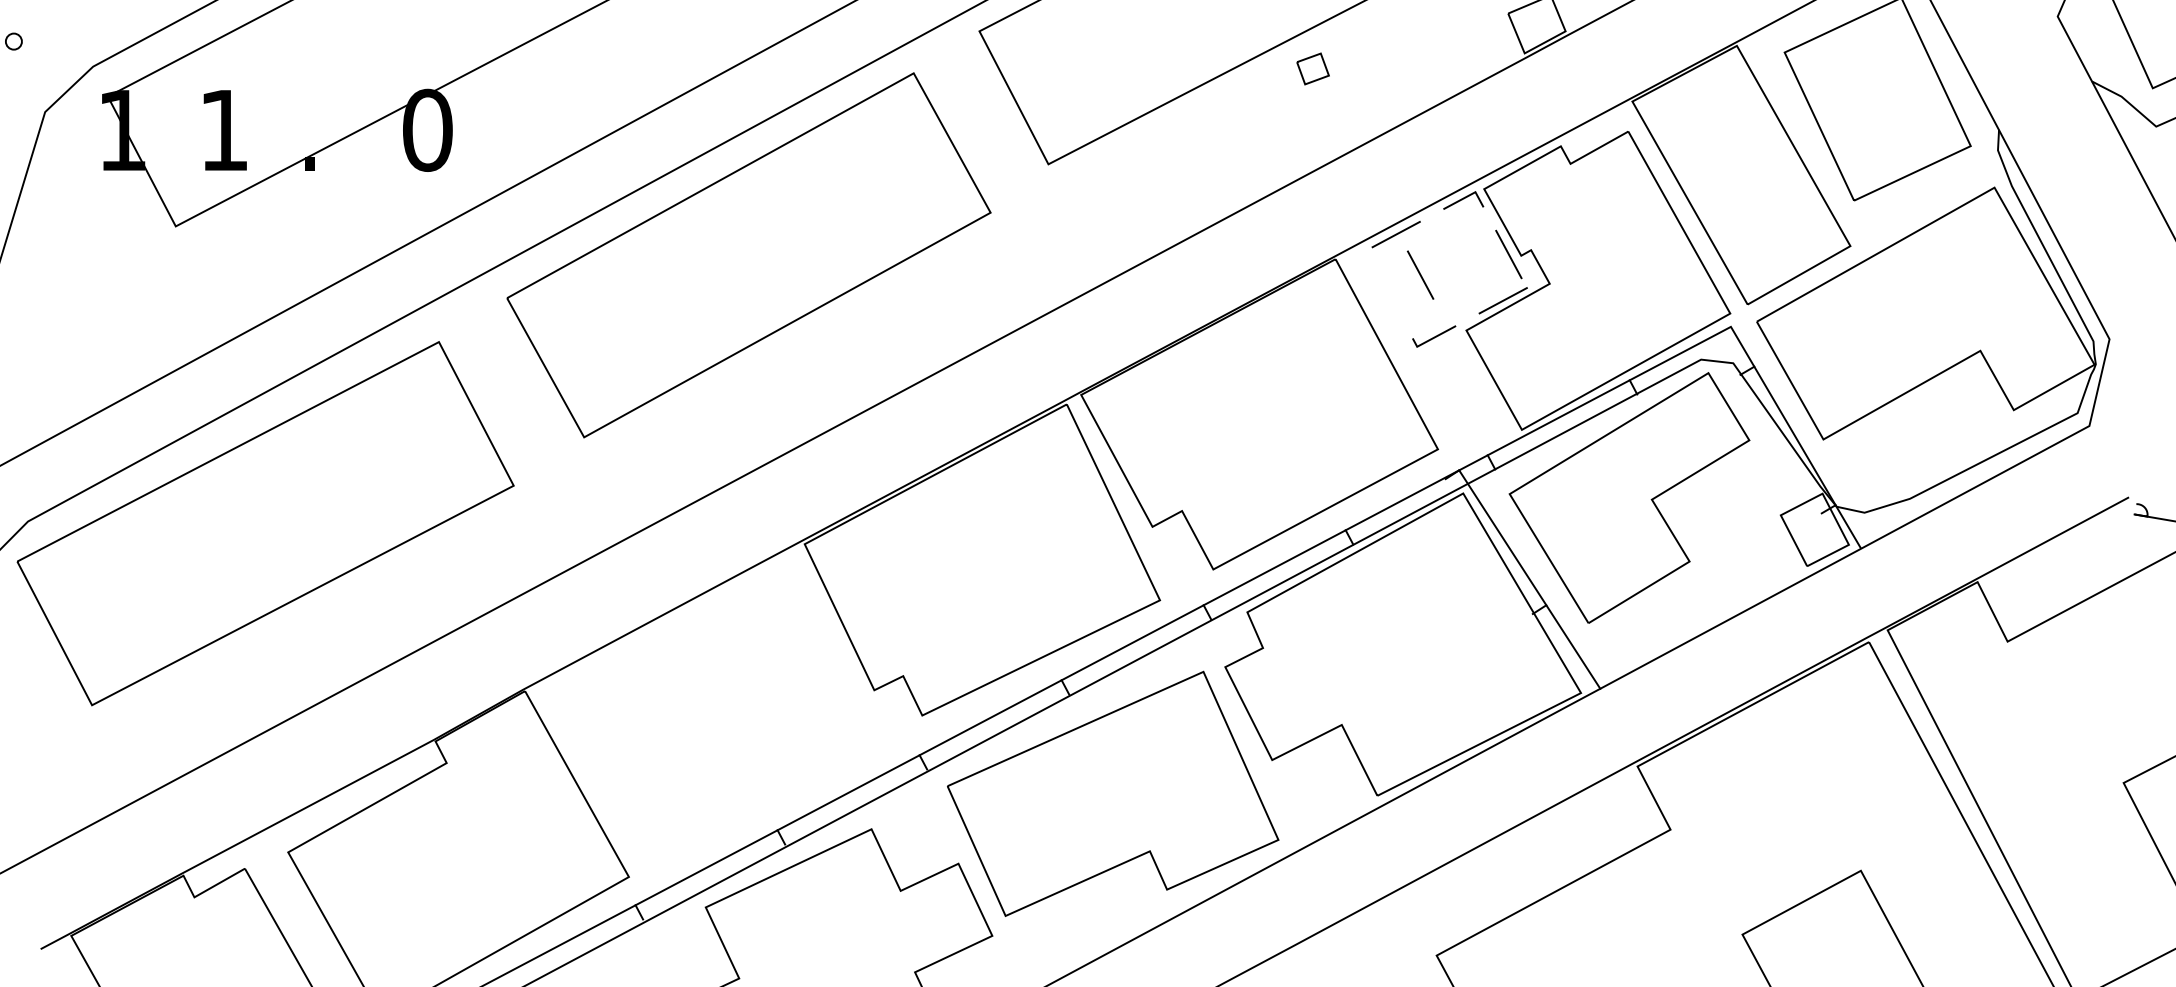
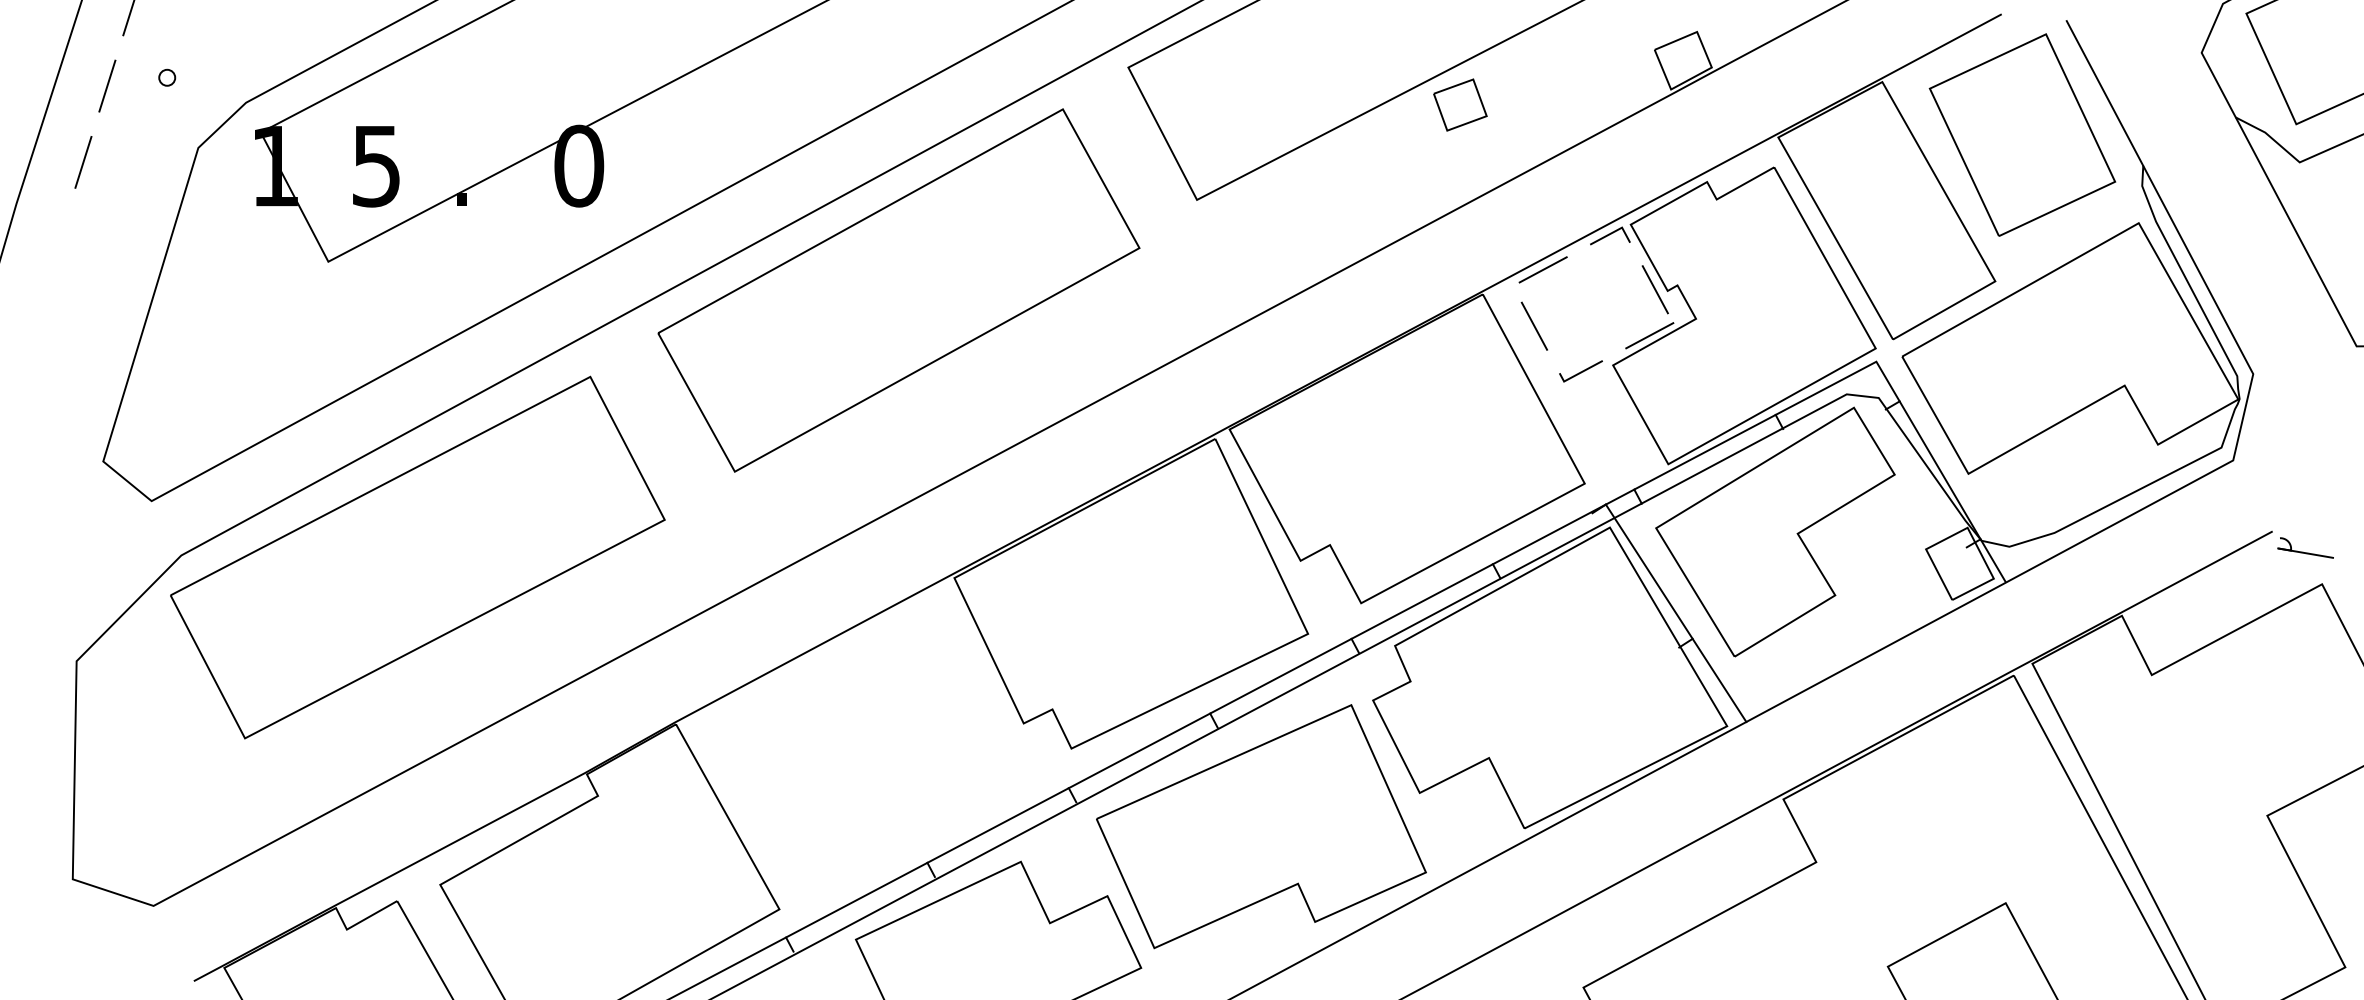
part: (1313, 68) -> (1460, 104), size x1.67
text: (224, 130) -> (376, 166), 1 -> 5
line: (1419, 274) -> (1533, 325), moved

